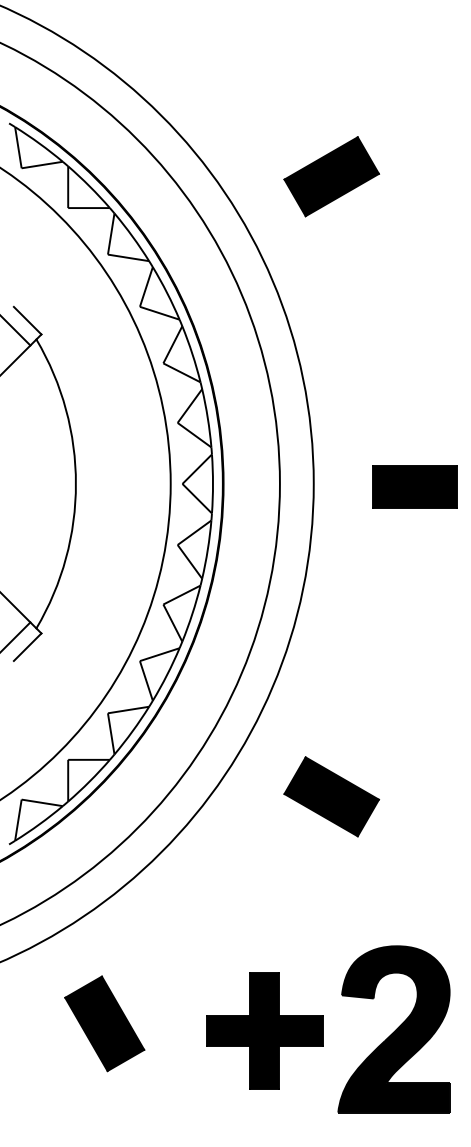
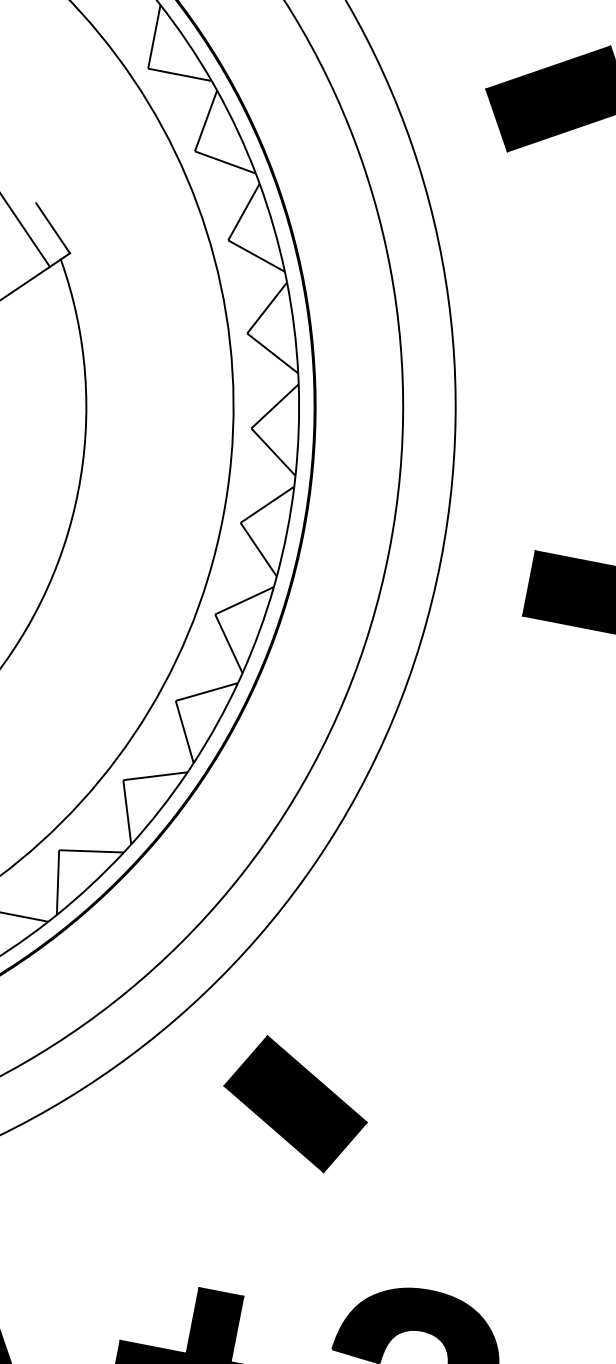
part: (331, 796) -> (295, 1103), moved

